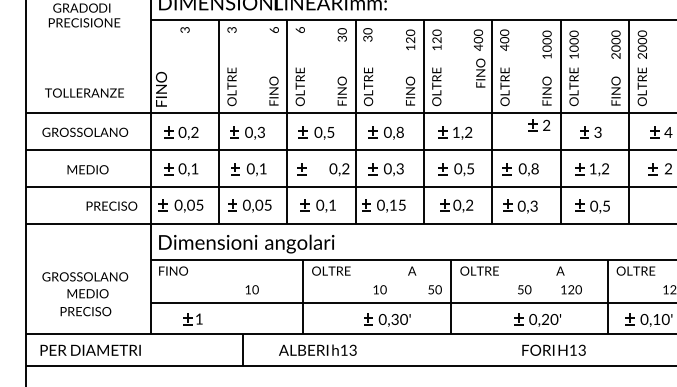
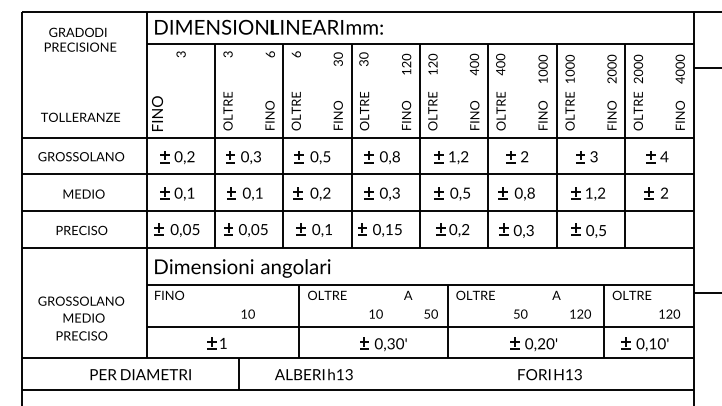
text: (480, 73) -> (474, 115), moved
part: (539, 126) -> (517, 157), moved
text: (339, 169) -> (320, 193), moved
text: (111, 206) -> (81, 230), moved
text: (571, 289) -> (580, 313), moved
part: (192, 319) -> (216, 343), moved
text: (90, 350) -> (140, 374), moved

